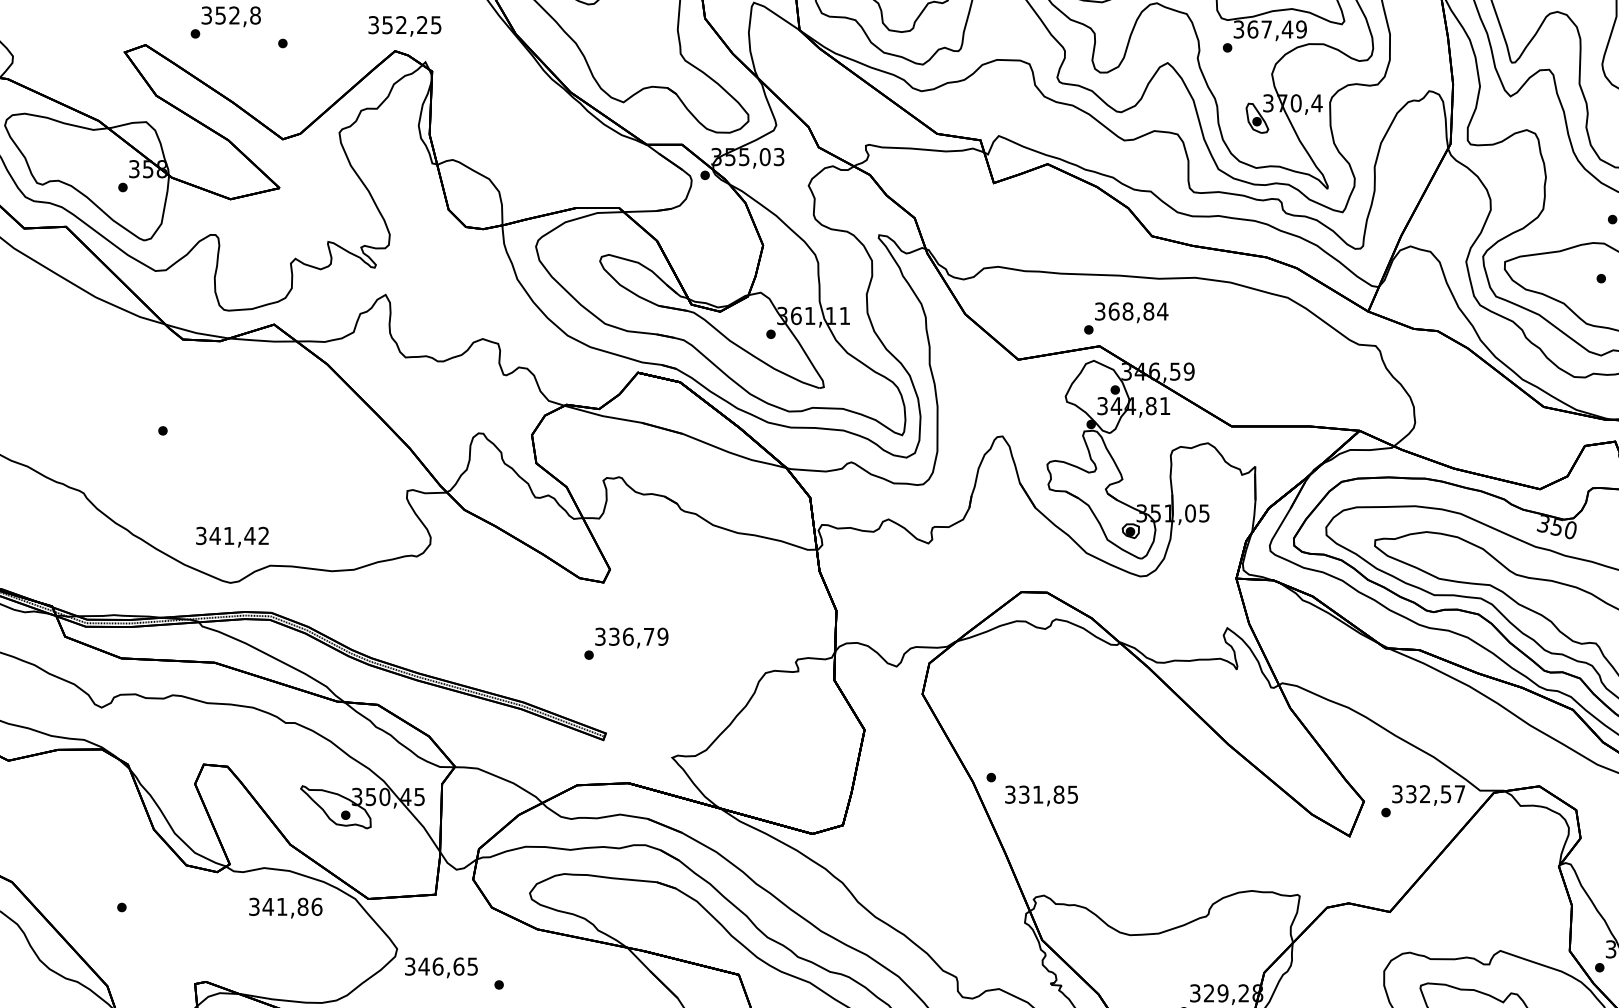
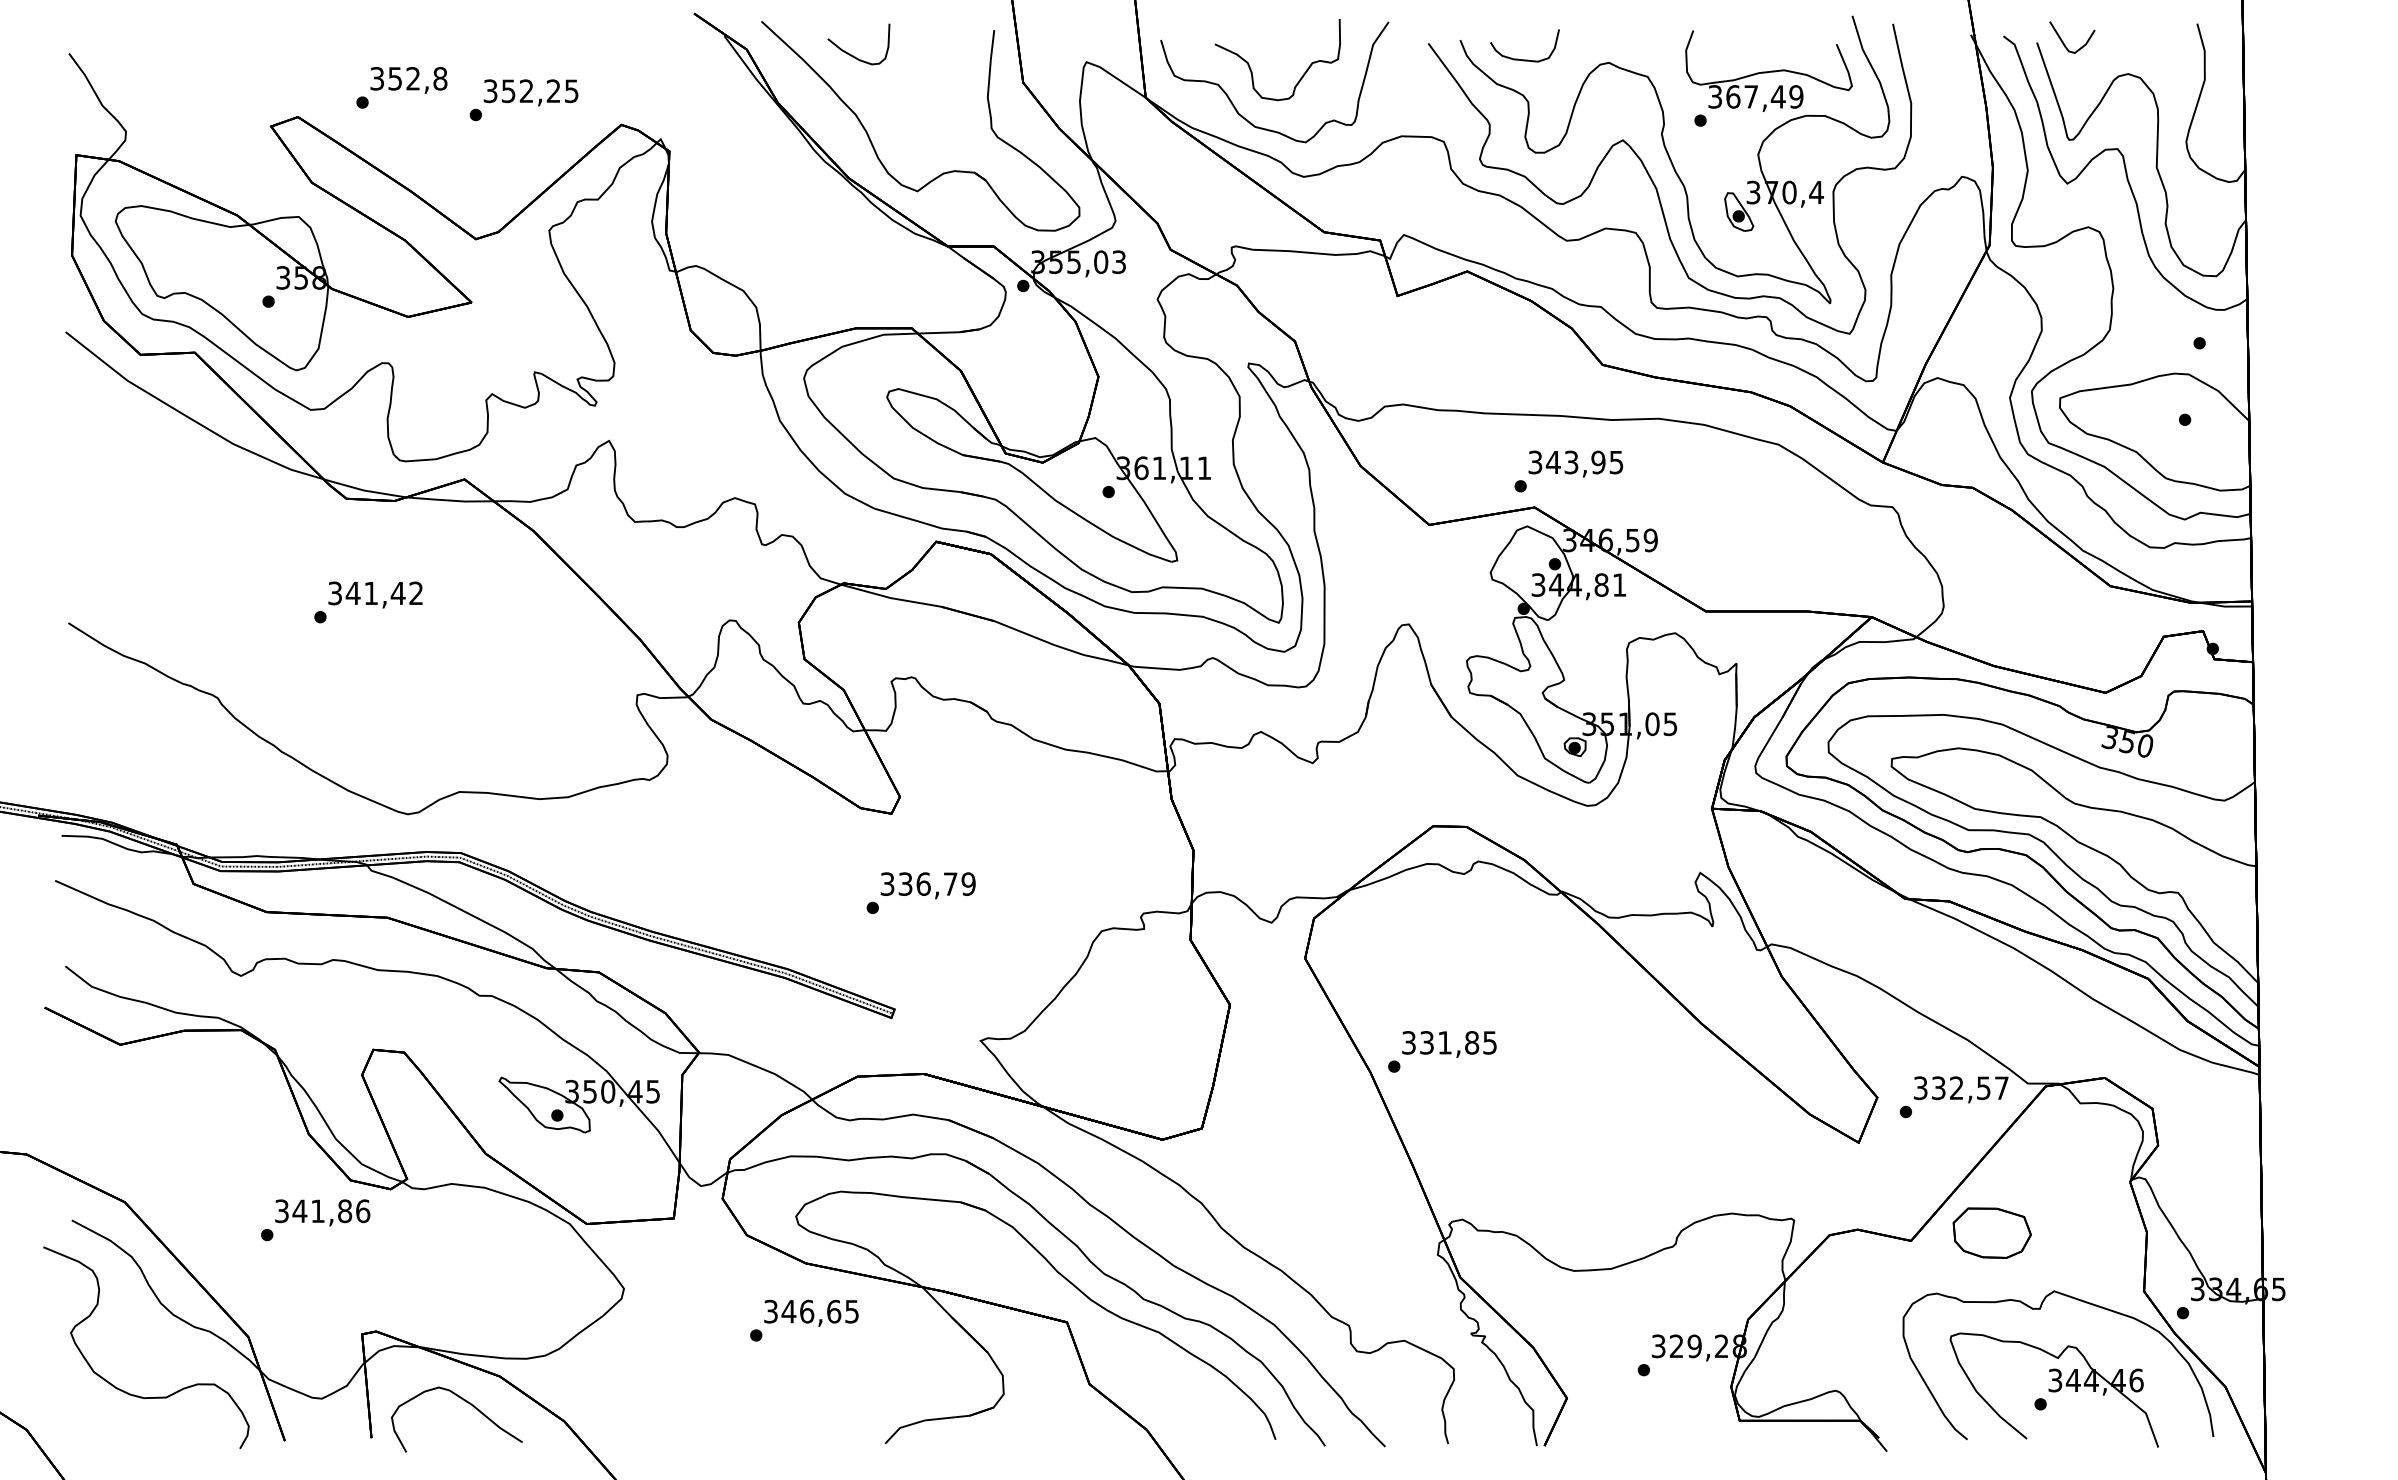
text: (404, 26) -> (530, 92), moved
text: (1138, 311) -> (1584, 462), 368,84 -> 343,95
text: (232, 536) -> (375, 594), moved
text: (1041, 795) -> (1449, 1044), moved
part: (1452, 905) -> (1991, 1232), added
text: (285, 907) -> (322, 1212), moved
text: (441, 967) -> (811, 1312), moved

